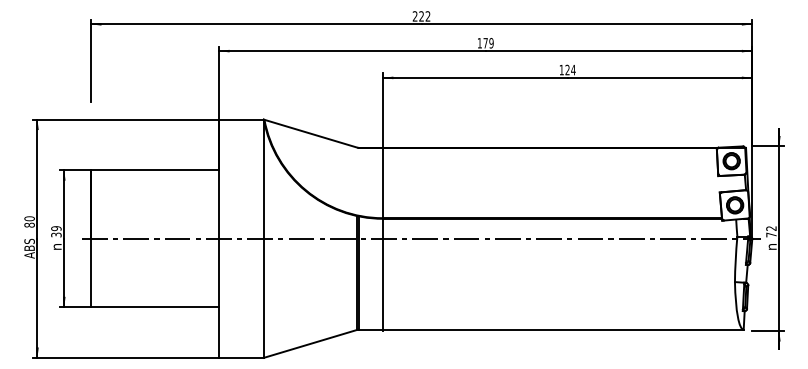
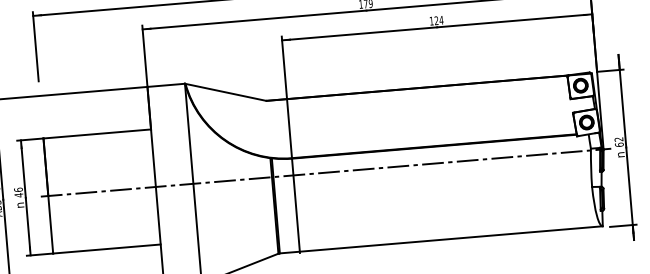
text: (56, 231) -> (18, 192), 39 -> 46
text: (771, 234) -> (619, 144), 72 -> 62

